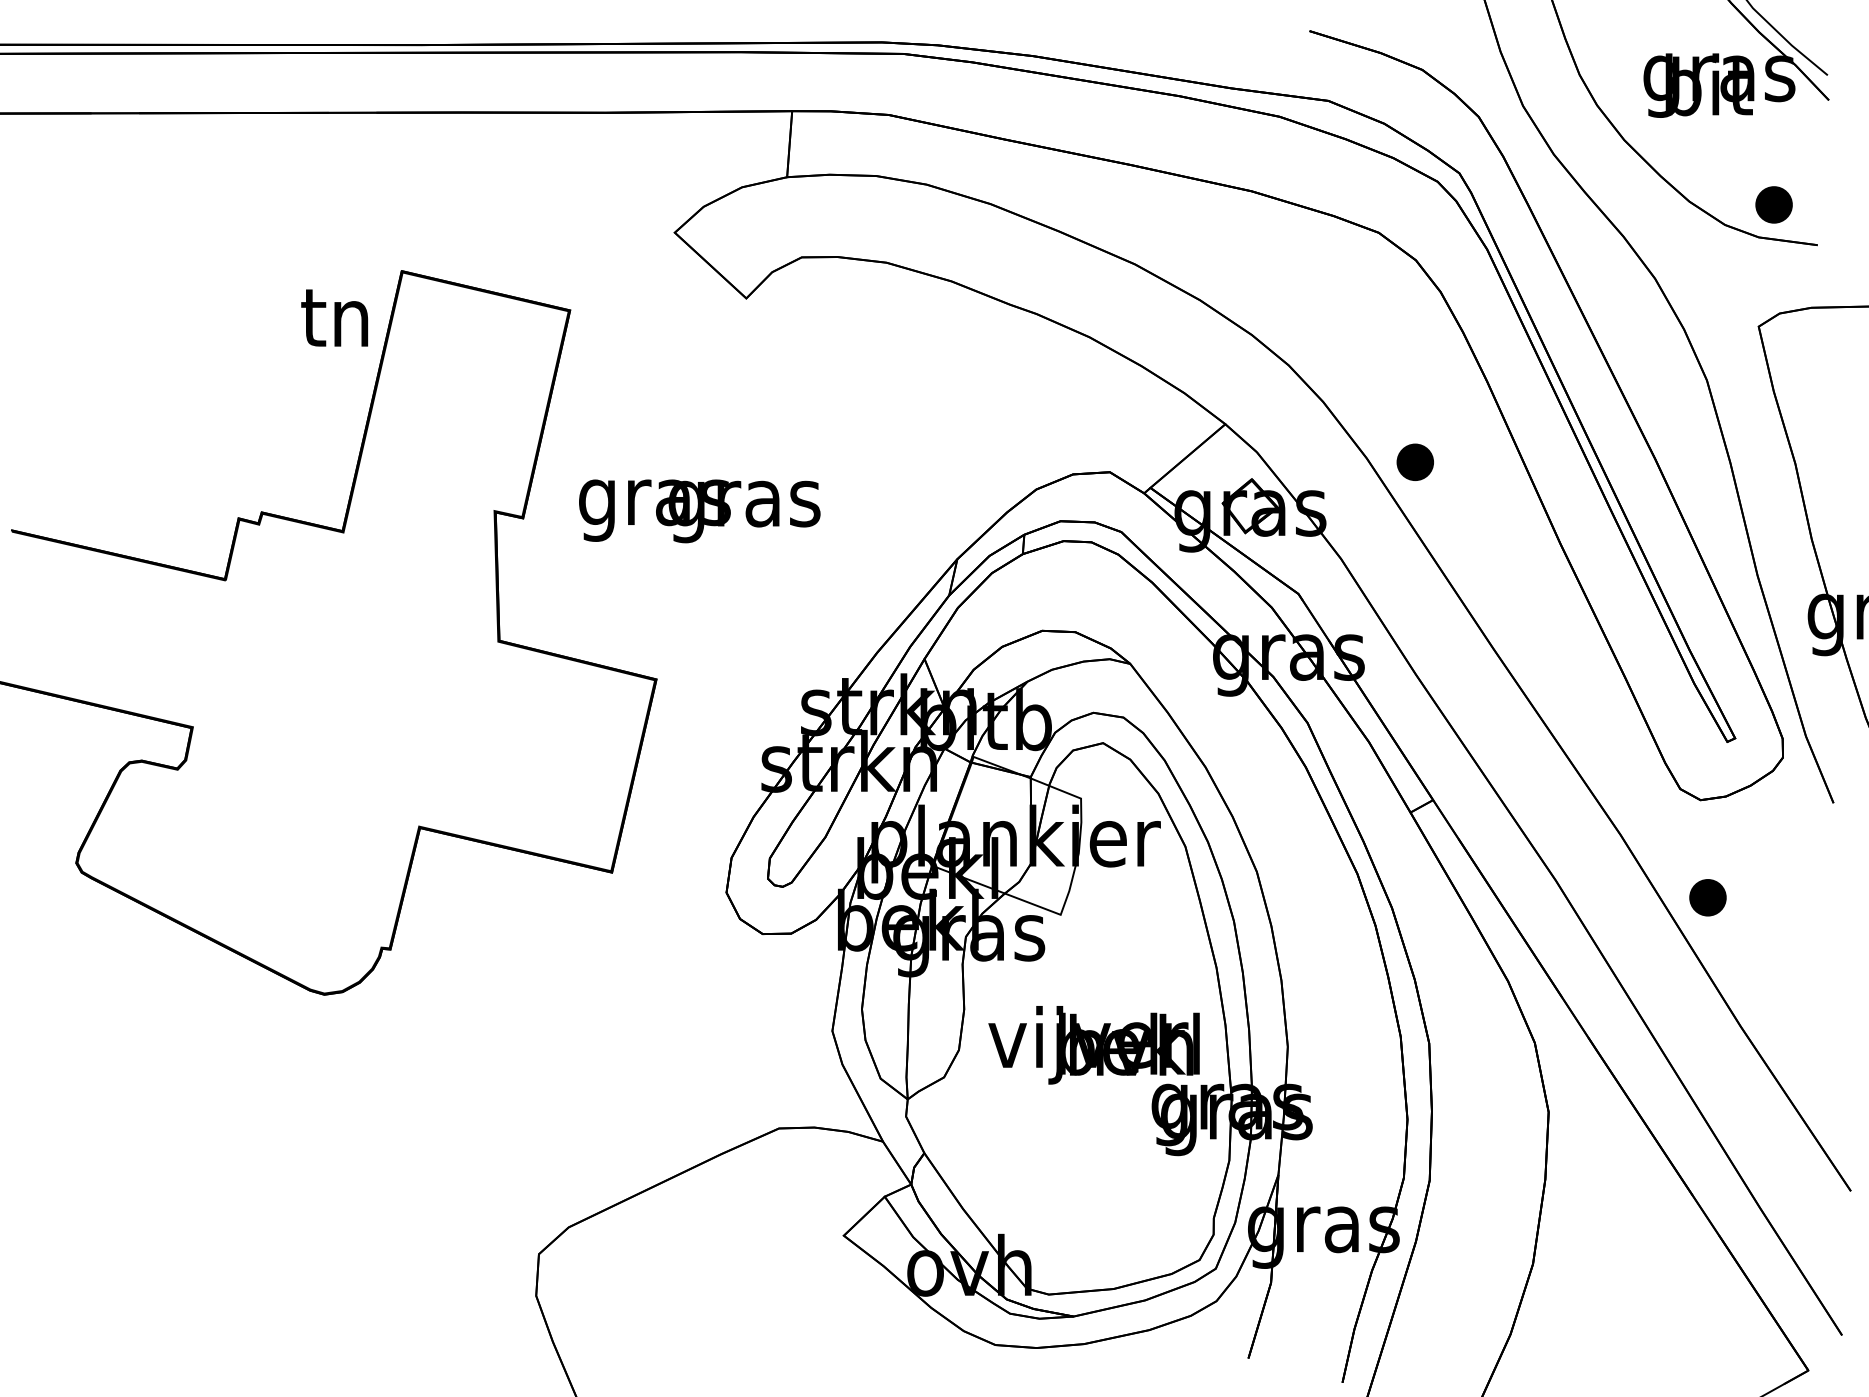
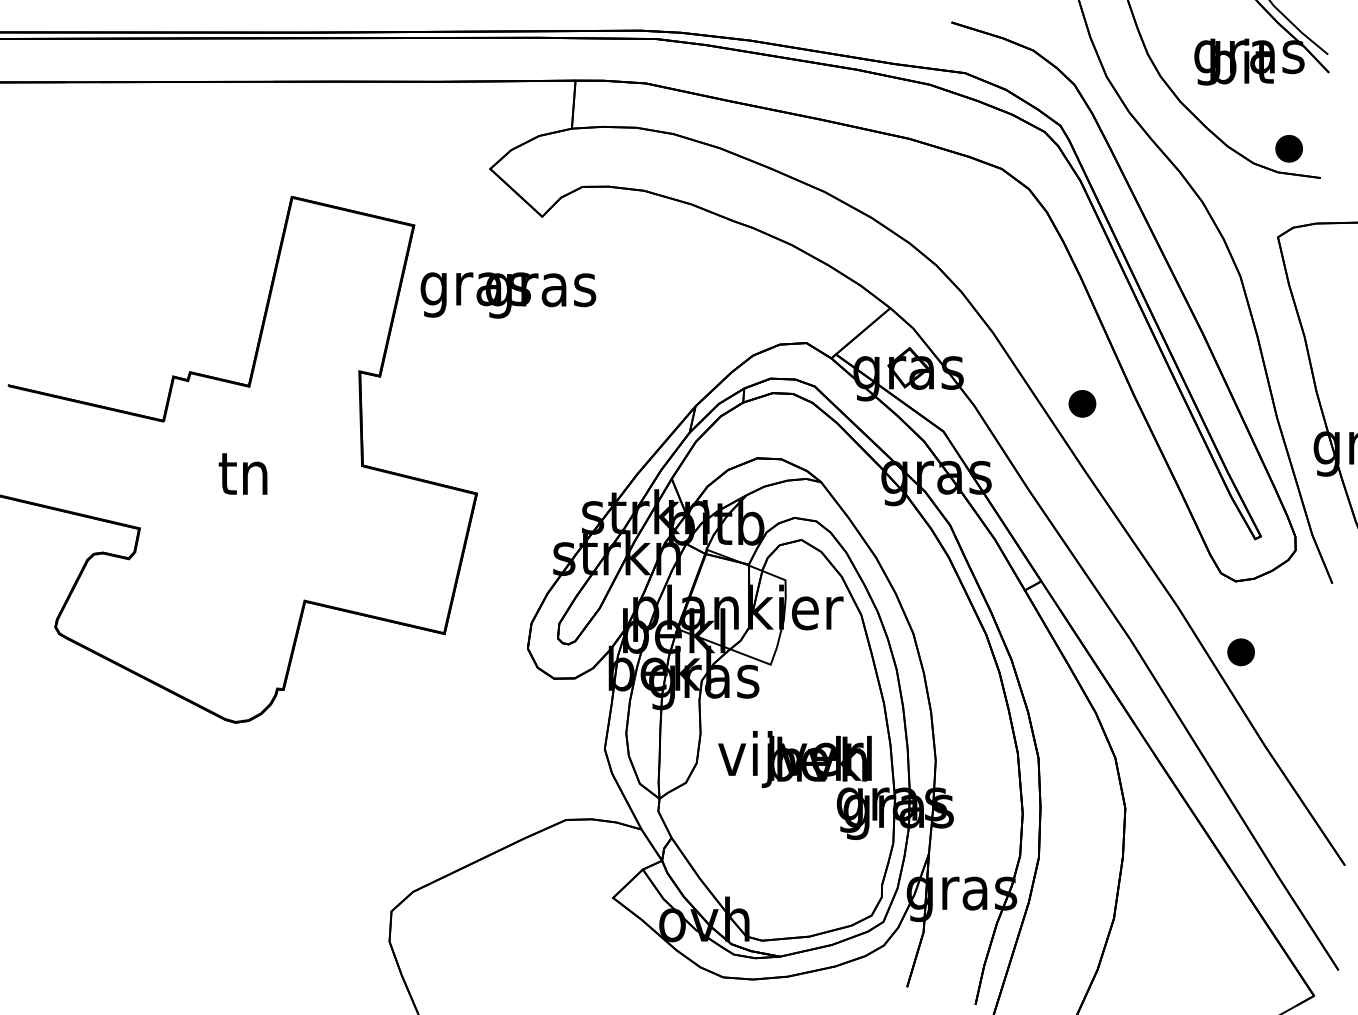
text: (333, 317) -> (242, 473), moved
part: (1415, 461) -> (1082, 403), moved
text: (699, 511) -> (508, 295), moved

